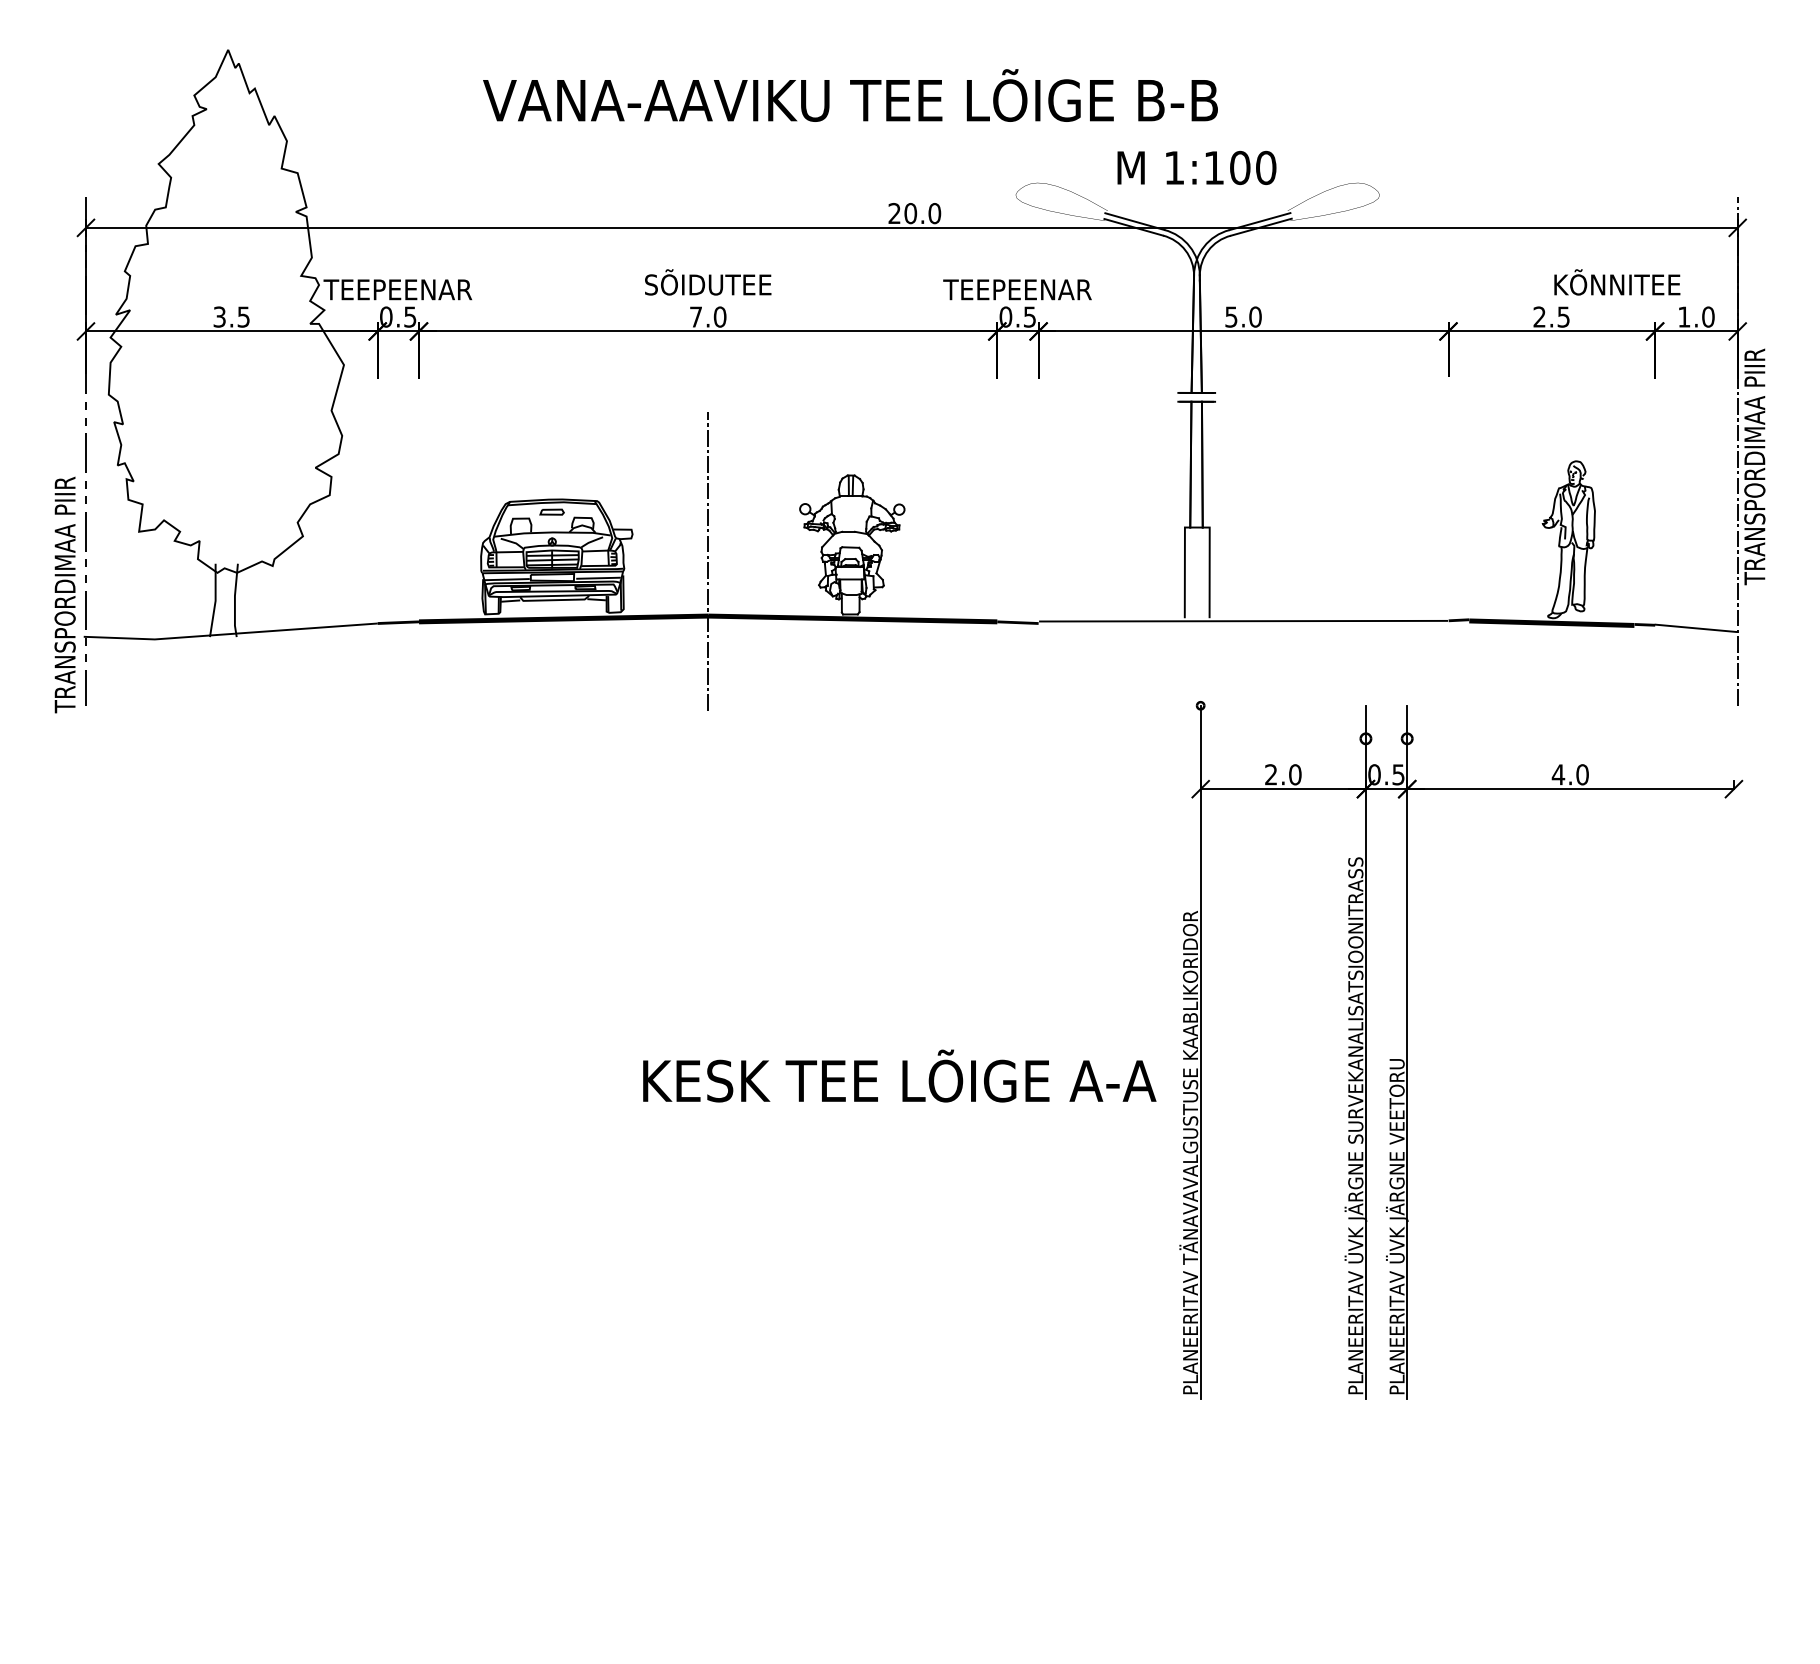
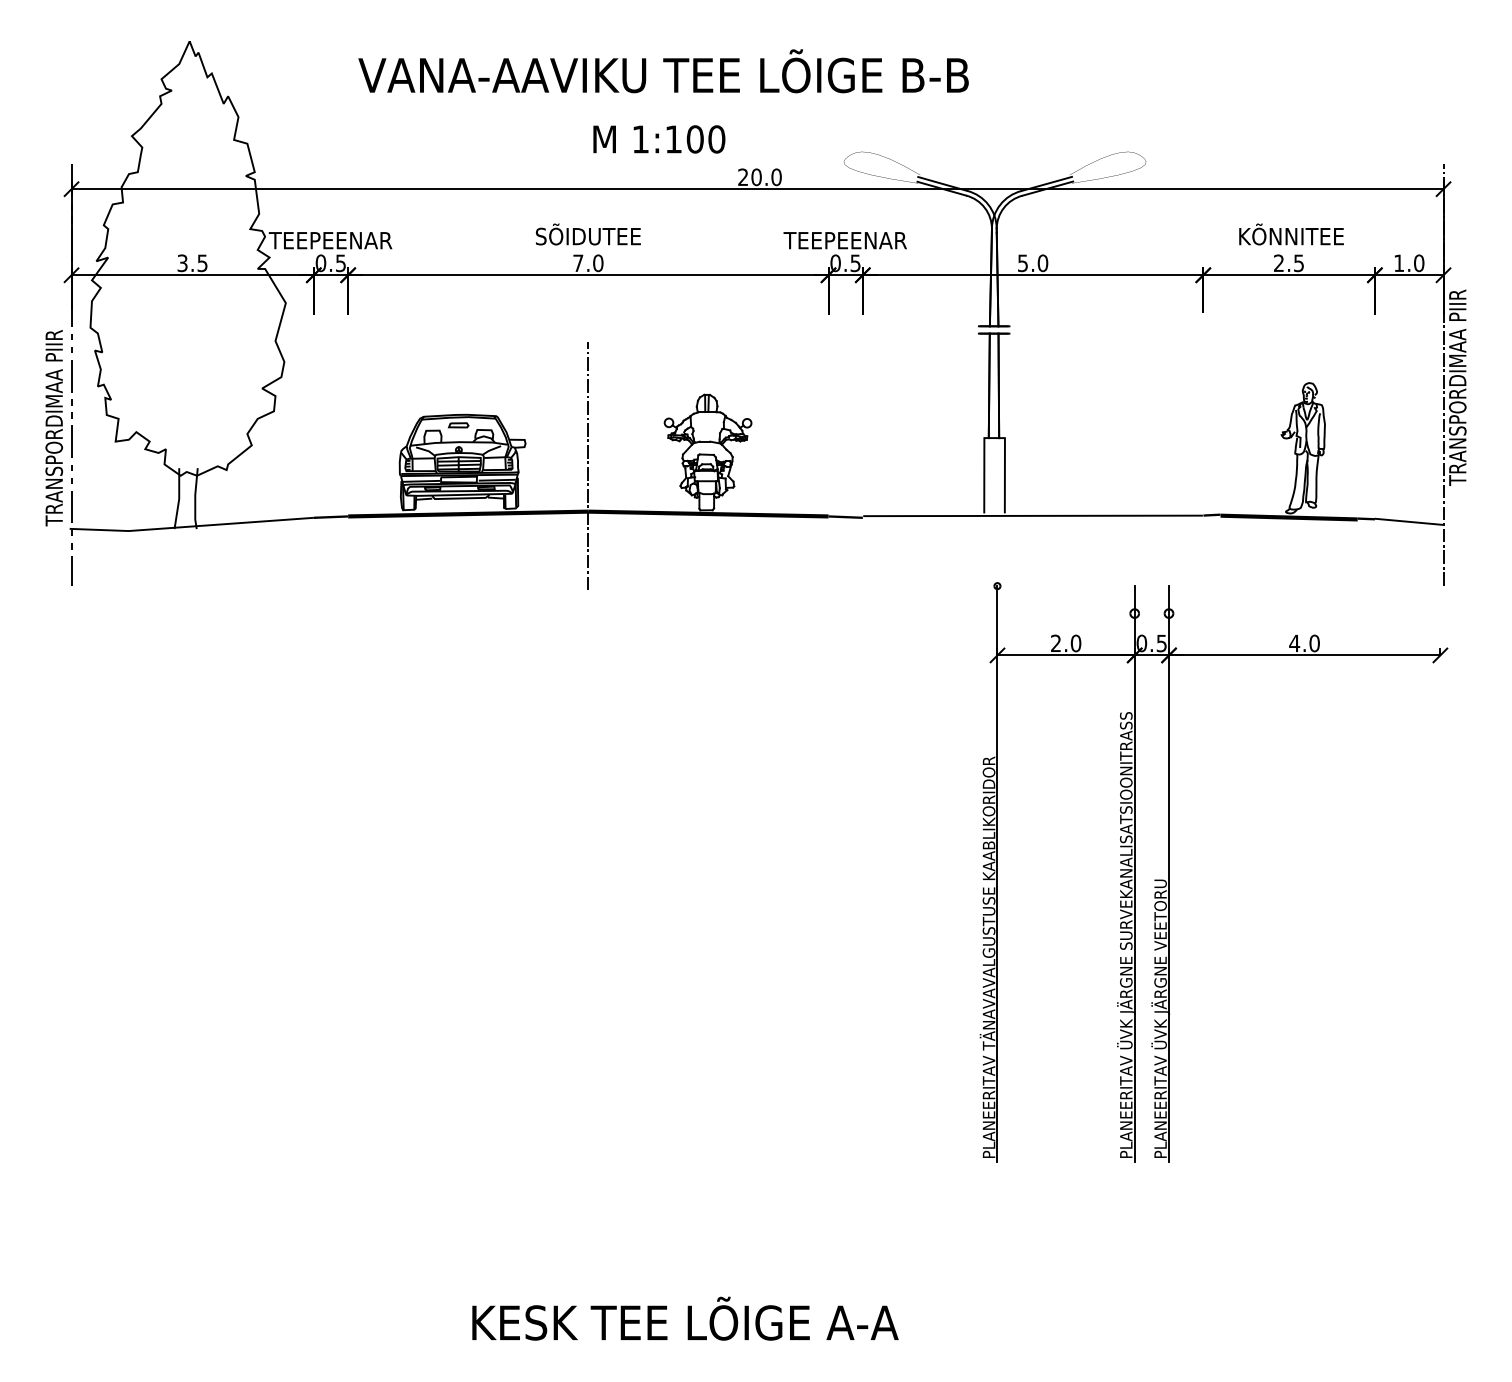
text: (850, 95) -> (663, 71), moved
text: (1197, 168) -> (659, 139), moved
text: (1617, 282) -> (1291, 234), moved
text: (65, 595) -> (54, 428), moved
text: (899, 1075) -> (685, 1318), moved

